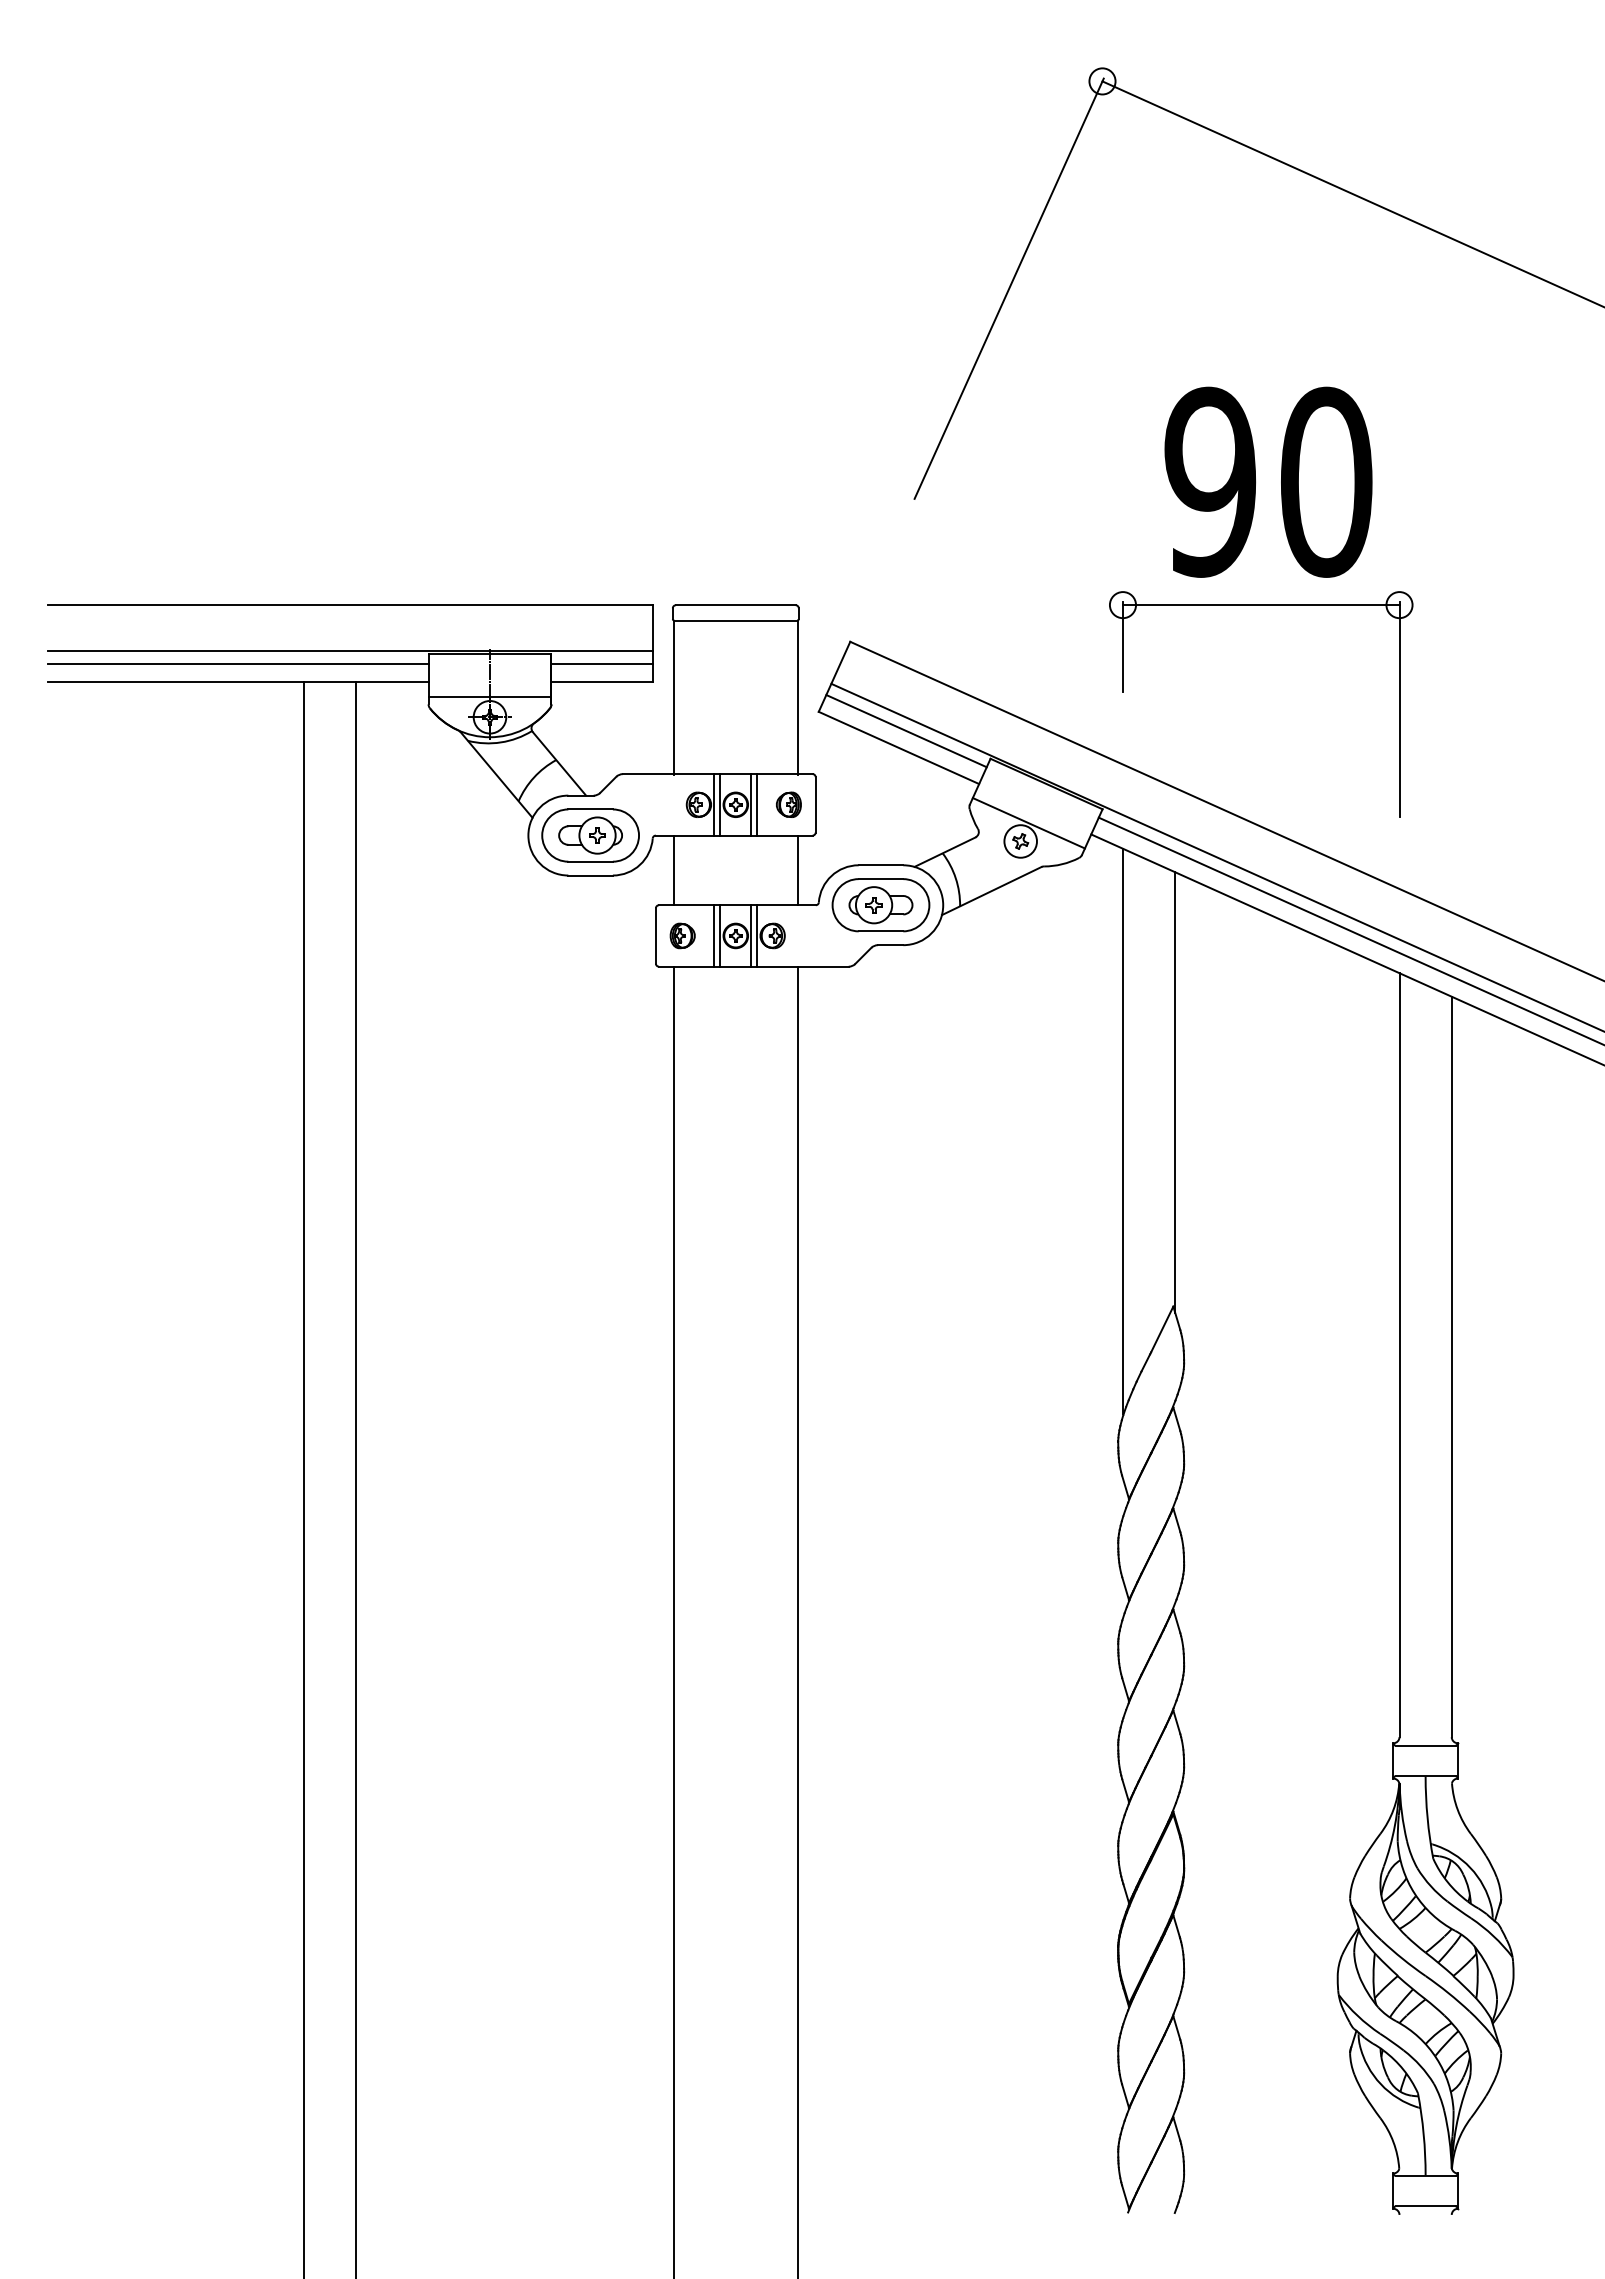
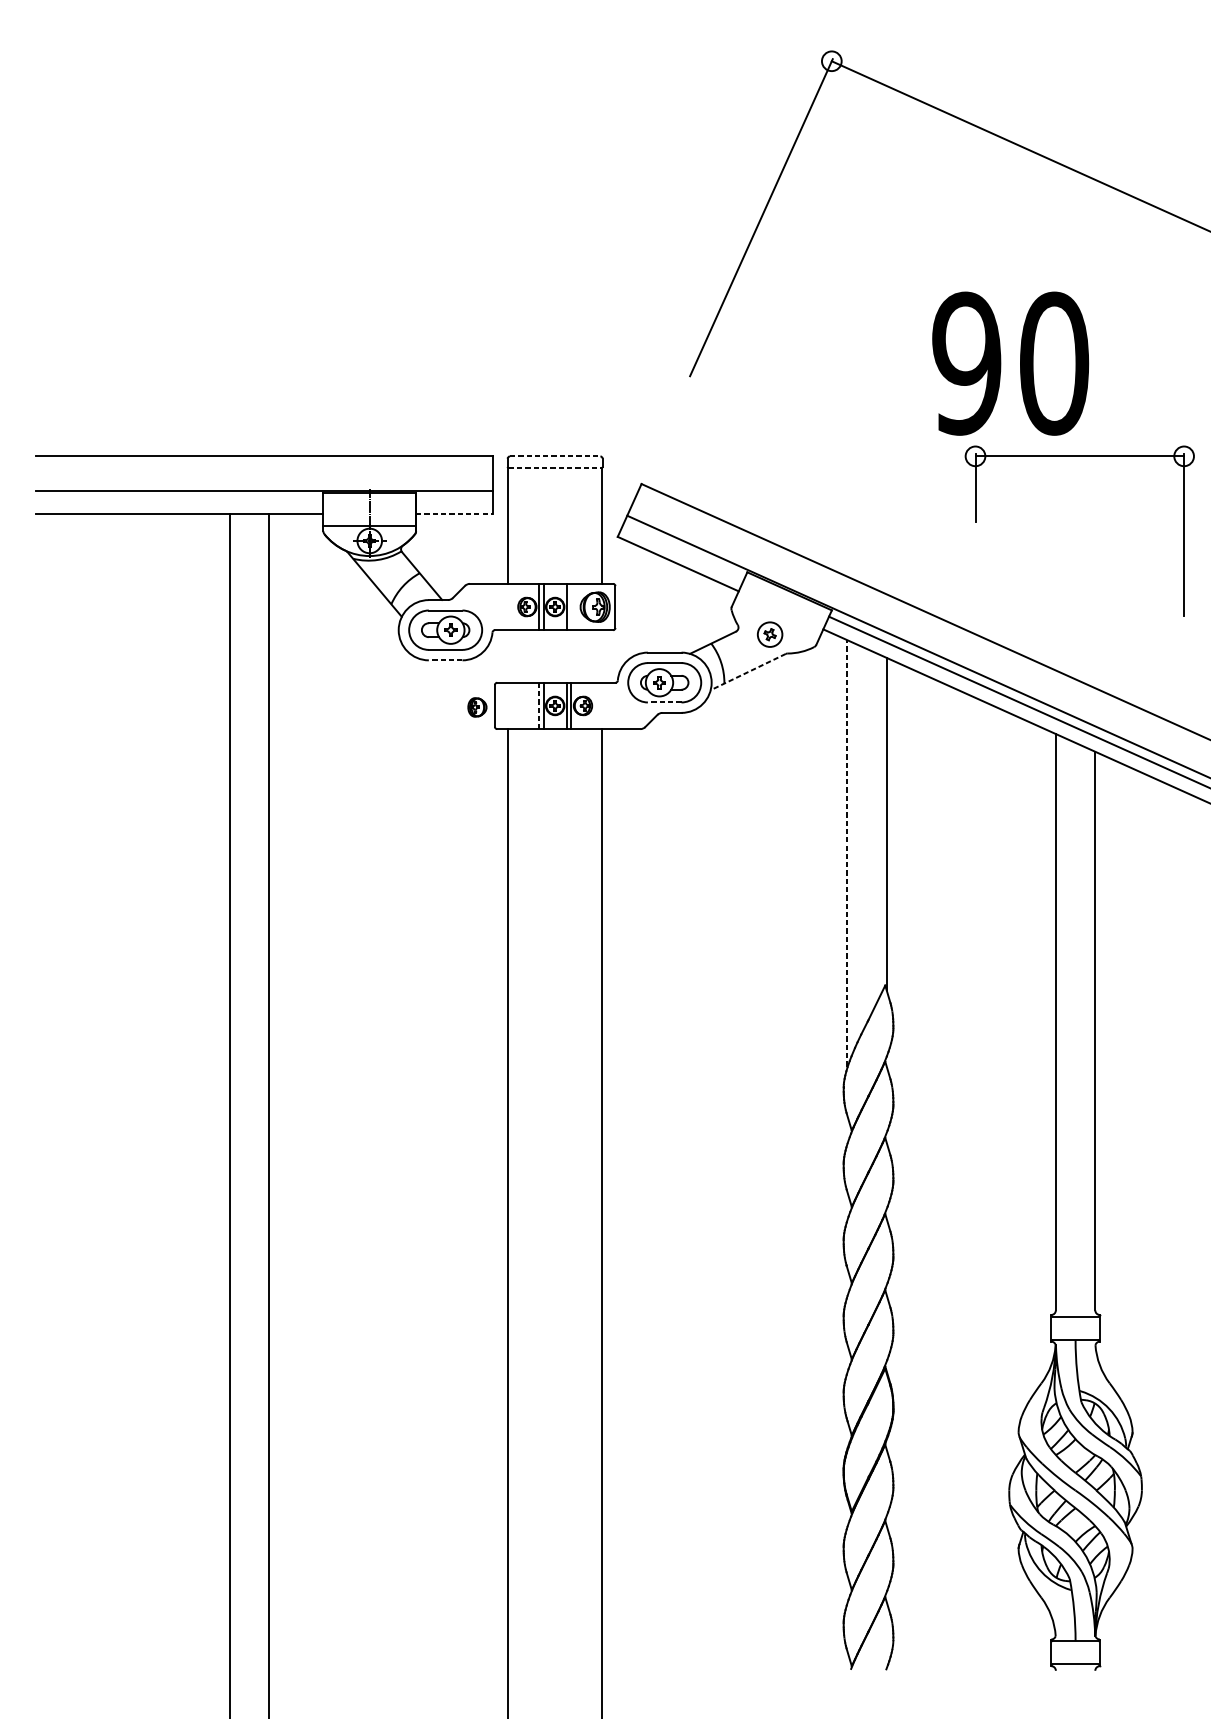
text: (1268, 481) -> (1010, 363), moved
line: (735, 605) -> (554, 456), solid -> dashed
part: (1261, 605) -> (1080, 456), moved
line: (736, 620) -> (555, 467), solid -> dashed
line: (237, 663) -> (179, 500), removed
line: (601, 663) -> (453, 500), removed
line: (602, 681) -> (454, 513), solid -> dashed
line: (906, 731) -> (683, 551), removed
line: (757, 804) -> (571, 606), removed
part: (788, 804) -> (594, 606), size x1.6
line: (1028, 823) -> (775, 621), removed
line: (673, 870) -> (508, 656), removed
line: (798, 870) -> (602, 656), removed
line: (590, 875) -> (445, 660), solid -> dashed
line: (991, 891) -> (748, 672), solid -> dashed
line: (880, 931) -> (664, 702), solid -> dashed
part: (682, 935) -> (477, 707), moved
line: (714, 935) -> (539, 705), solid -> dashed
line: (1122, 1131) -> (846, 853), solid -> dashed

